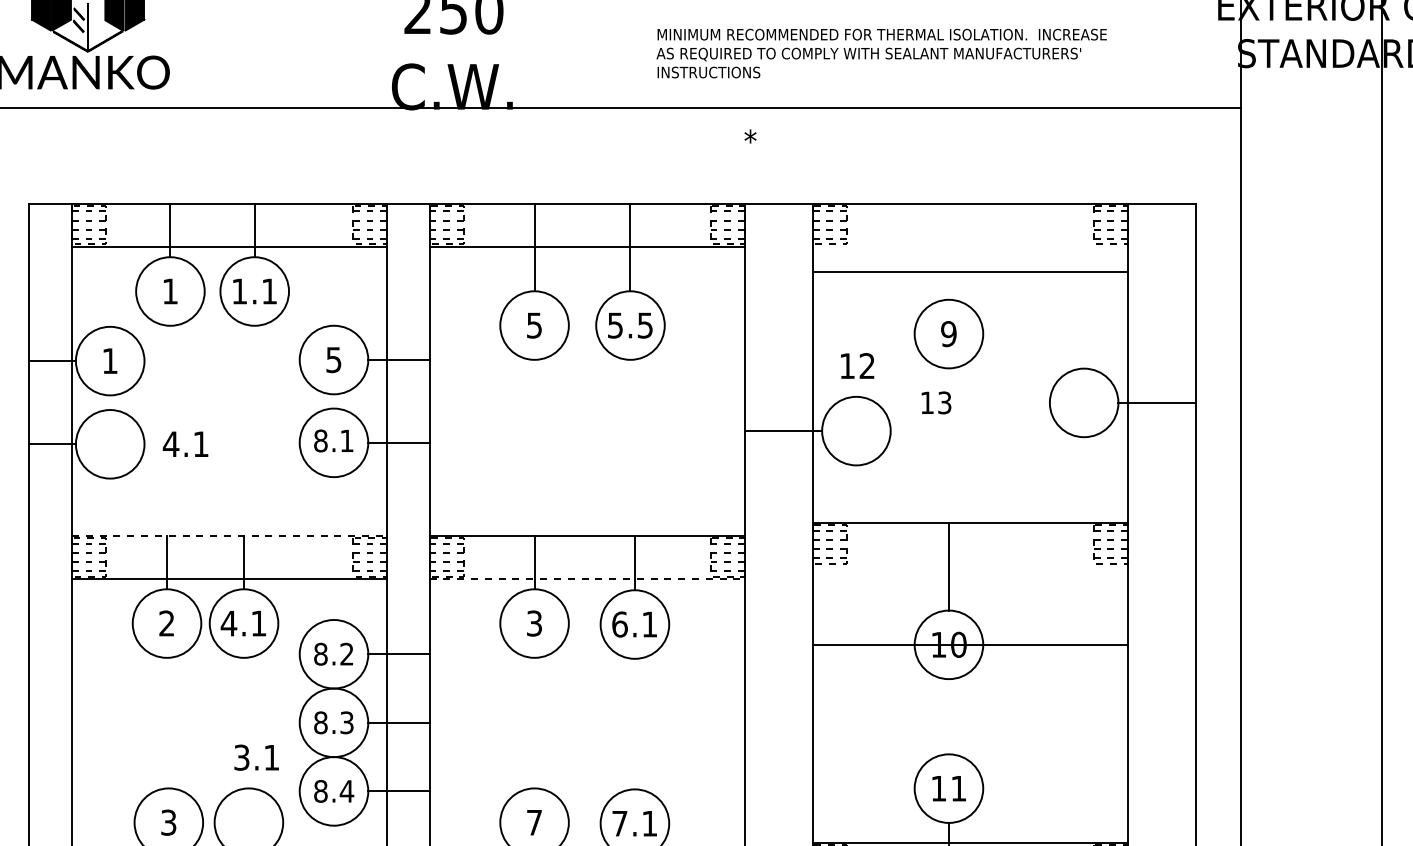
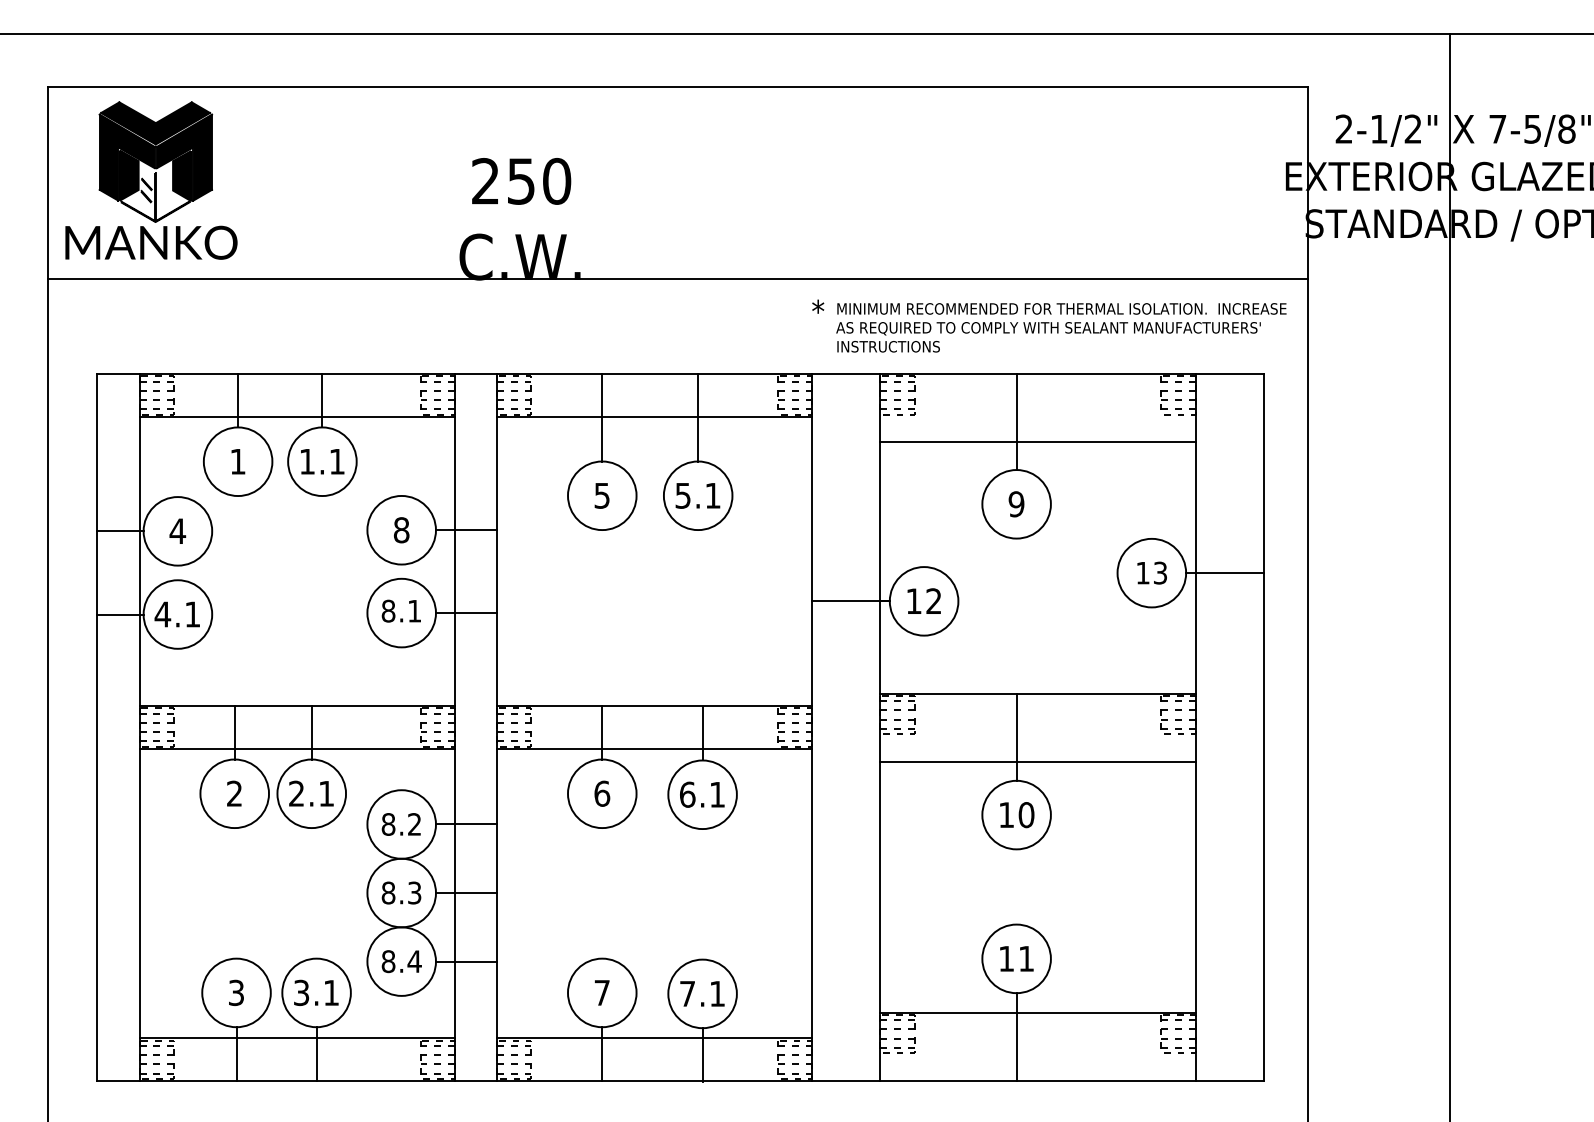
text: (881, 53) -> (1061, 327), moved
line: (948, 252) -> (1016, 422), added
text: (644, 325) -> (712, 495), 5.5 -> 5.1
text: (109, 360) -> (177, 530), 1 -> 4
text: (333, 360) -> (401, 530), 5 -> 8
text: (856, 365) -> (923, 600), moved
text: (935, 402) -> (1151, 572), moved
text: (184, 444) -> (176, 614), moved
line: (229, 536) -> (297, 706), dashed -> solid
line: (586, 578) -> (654, 748), dashed -> solid
text: (228, 623) -> (296, 793), 4.1 -> 2.1
text: (534, 623) -> (602, 793), 3 -> 6
line: (969, 645) -> (1037, 761), moved
text: (256, 757) -> (316, 992), moved

